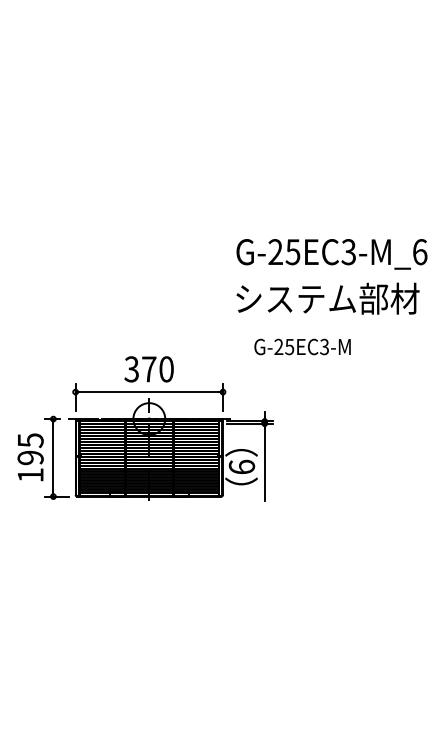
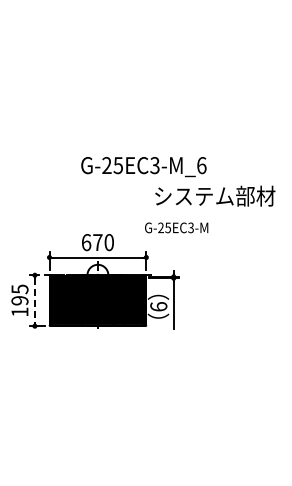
text: (331, 255) -> (143, 167), moved
text: (302, 346) -> (176, 227), moved
text: (131, 369) -> (86, 242), 370 -> 670
line: (52, 459) -> (34, 301), solid -> dashed

